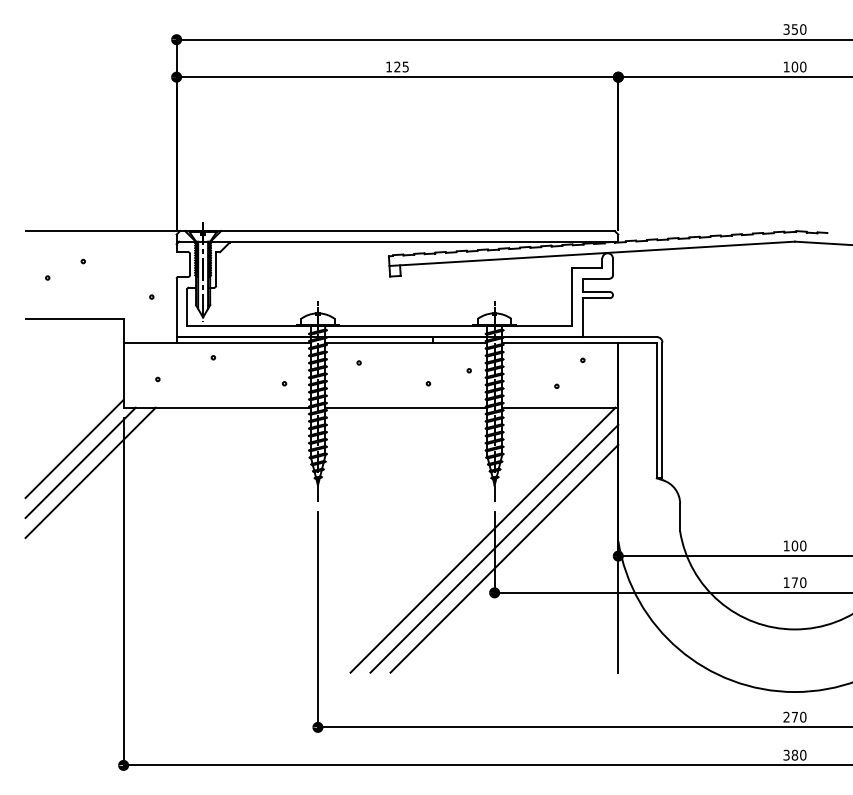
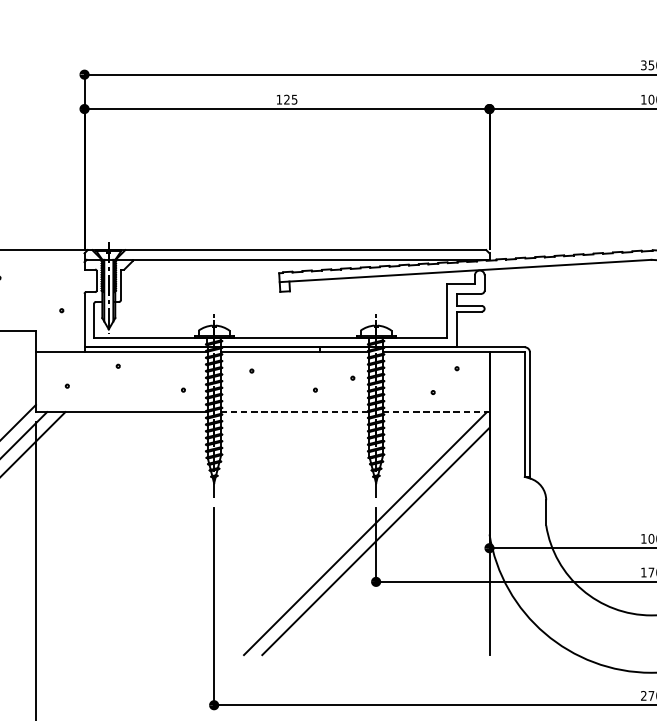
line: (406, 407) -> (295, 411), solid -> dashed
line: (560, 407) -> (436, 411), solid -> dashed
line: (504, 558) -> (385, 550), removed

